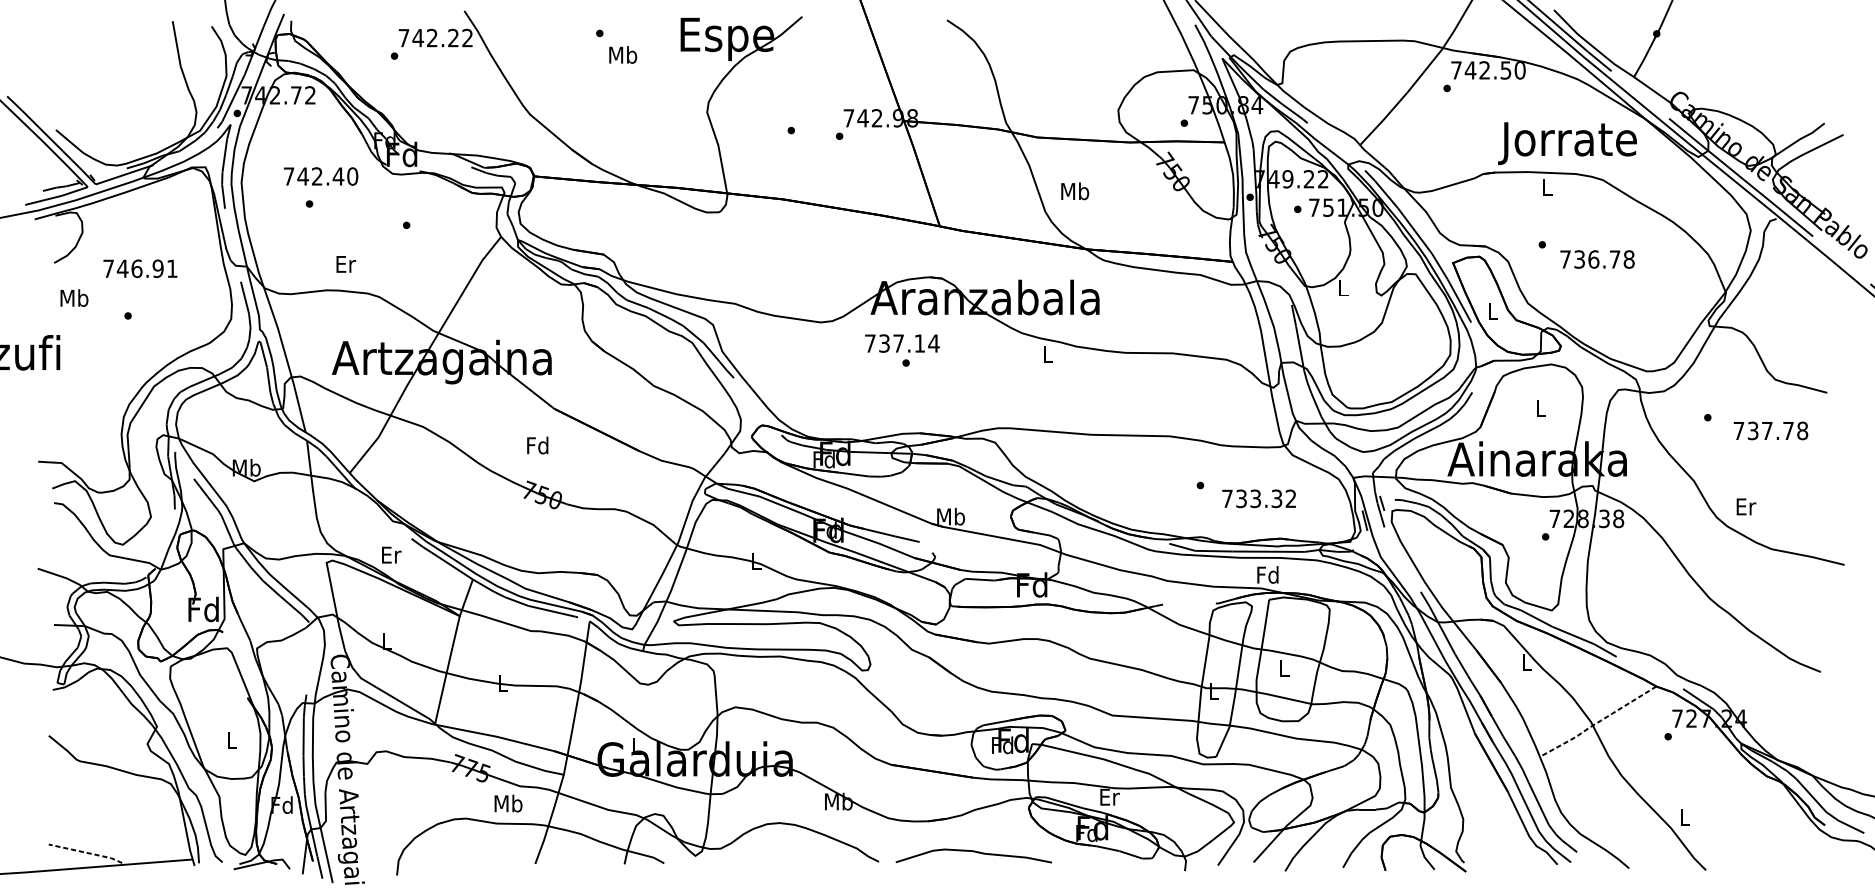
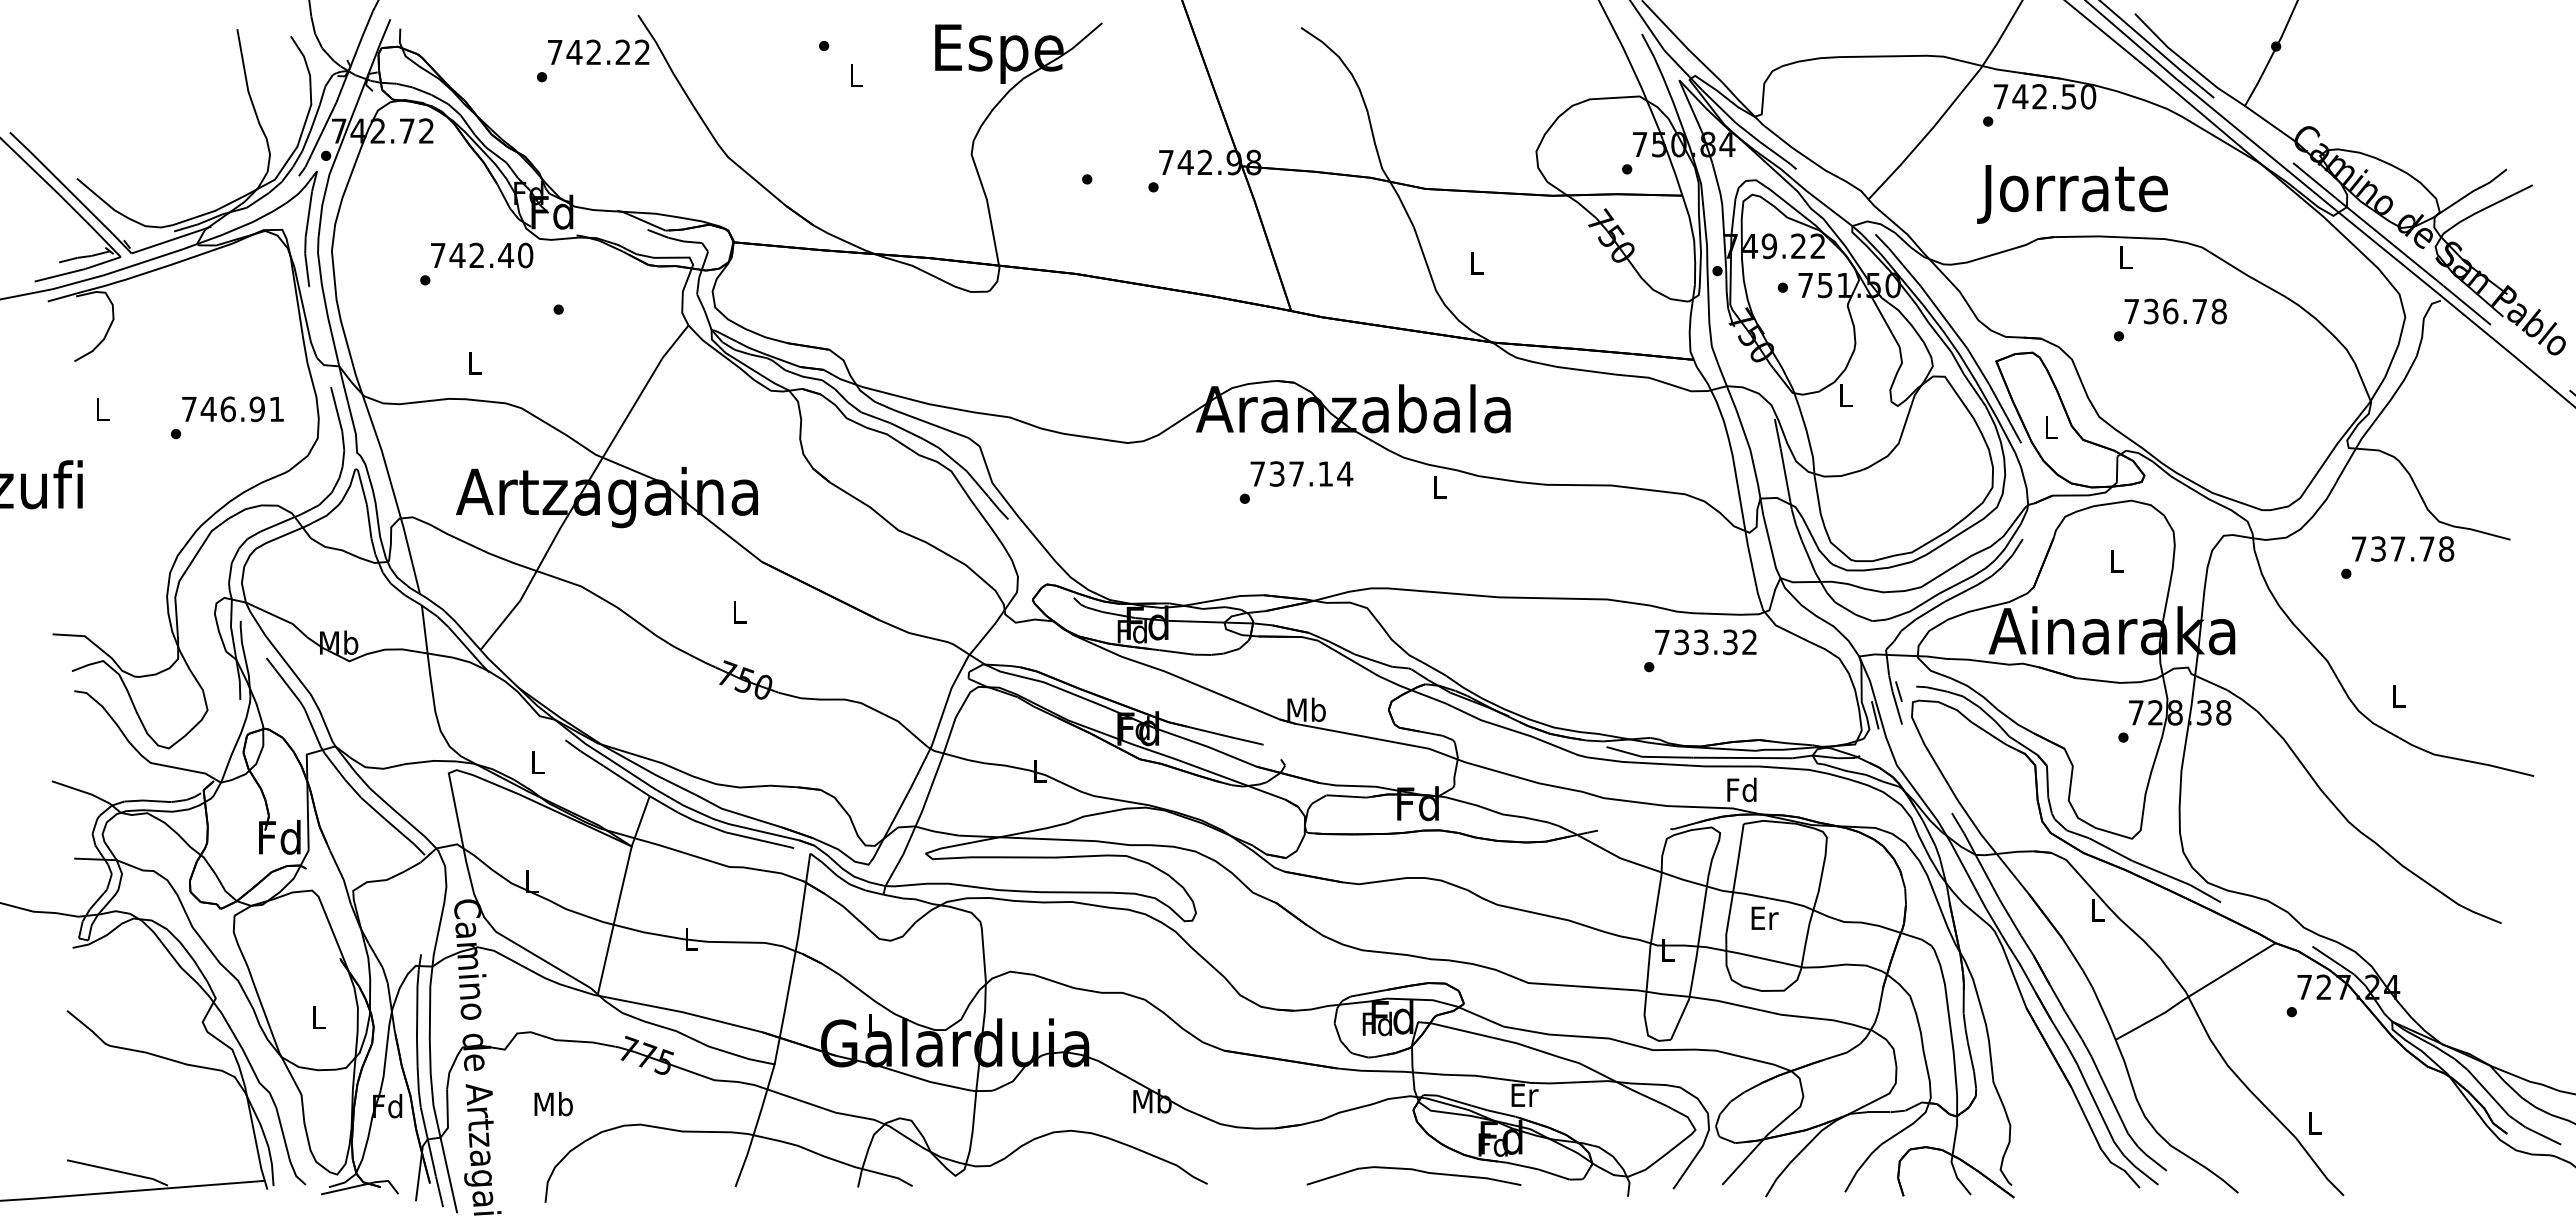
text: (623, 54) -> (856, 75), Mb -> L
text: (1567, 143) -> (2072, 194), moved
text: (321, 176) -> (482, 255), moved
text: (1075, 191) -> (1477, 262), Mb -> L
text: (1597, 259) -> (2175, 311), moved
text: (346, 263) -> (475, 362), Er -> L
text: (140, 268) -> (232, 409), moved
text: (74, 298) -> (102, 409), Mb -> L
text: (902, 343) -> (1301, 473), moved
text: (1771, 430) -> (2403, 548), moved
text: (537, 445) -> (738, 611), Fd -> L
text: (1258, 498) -> (1705, 642), moved
text: (1746, 506) -> (2399, 695), Er -> L
text: (391, 555) -> (537, 762), Er -> L
text: (1284, 667) -> (1764, 917), L -> Er
line: (1597, 722) -> (2194, 992), dashed -> solid
text: (508, 803) -> (553, 1103), moved
curve: (973, 851) -> (1413, 1170), moved
line: (86, 852) -> (118, 1171), dashed -> solid

